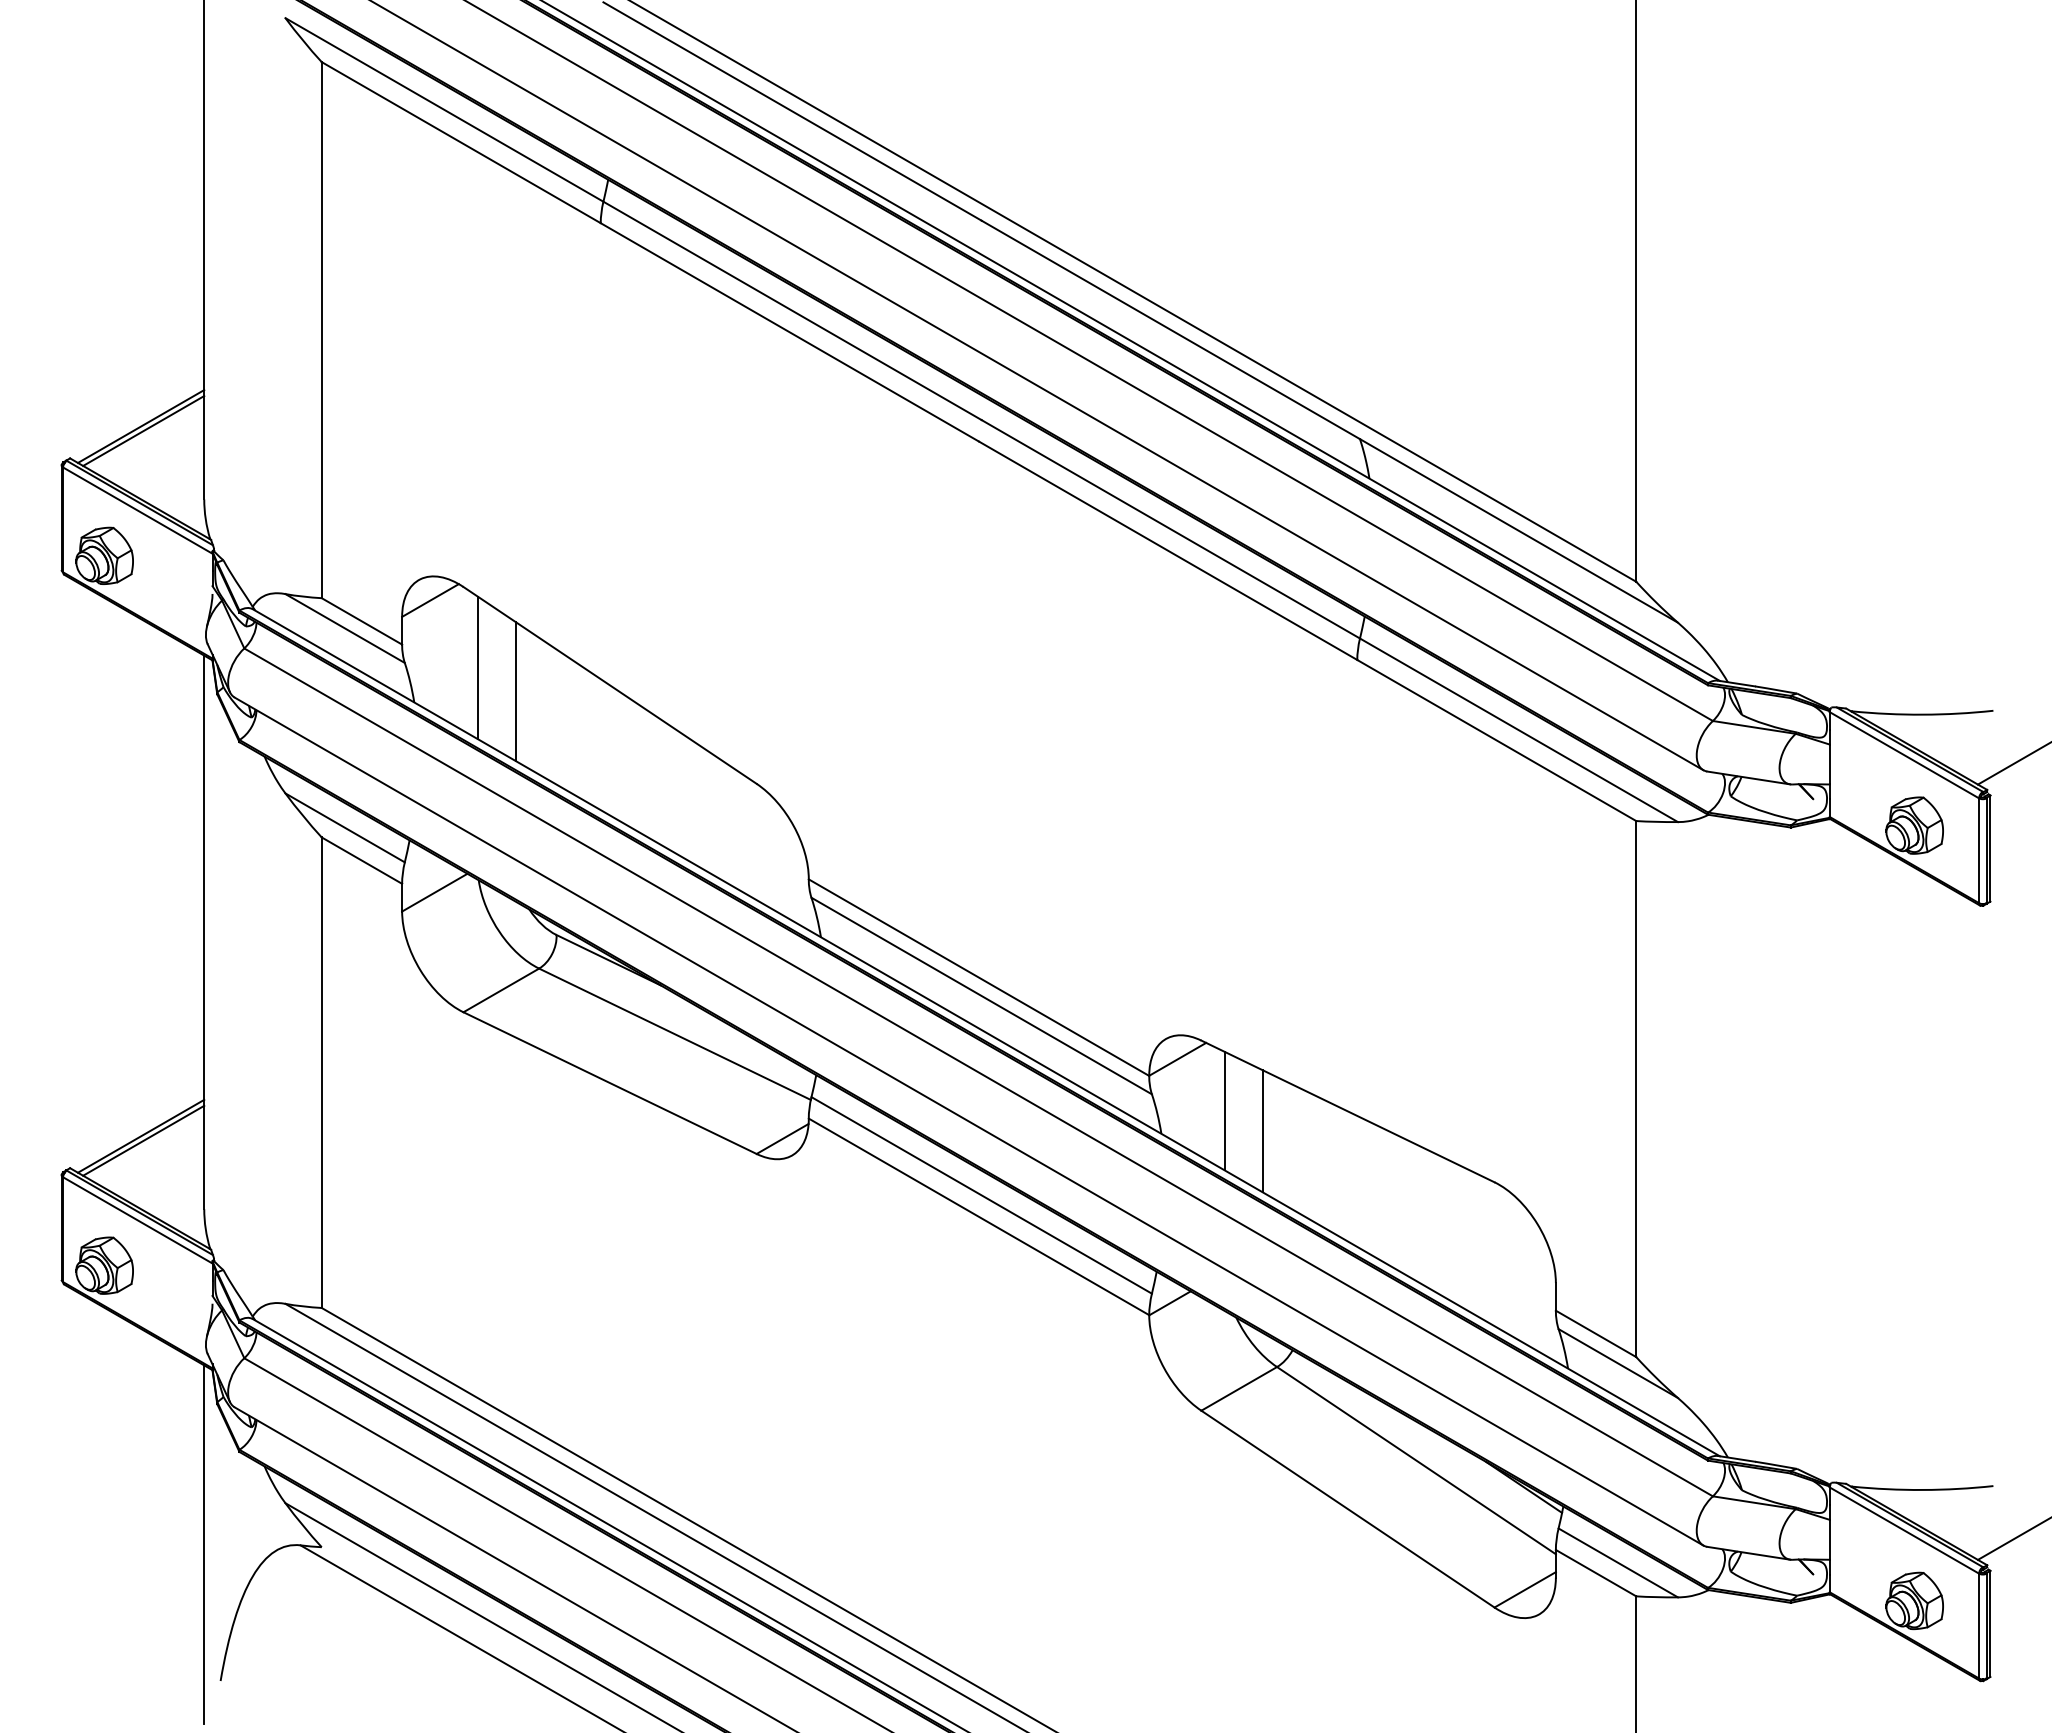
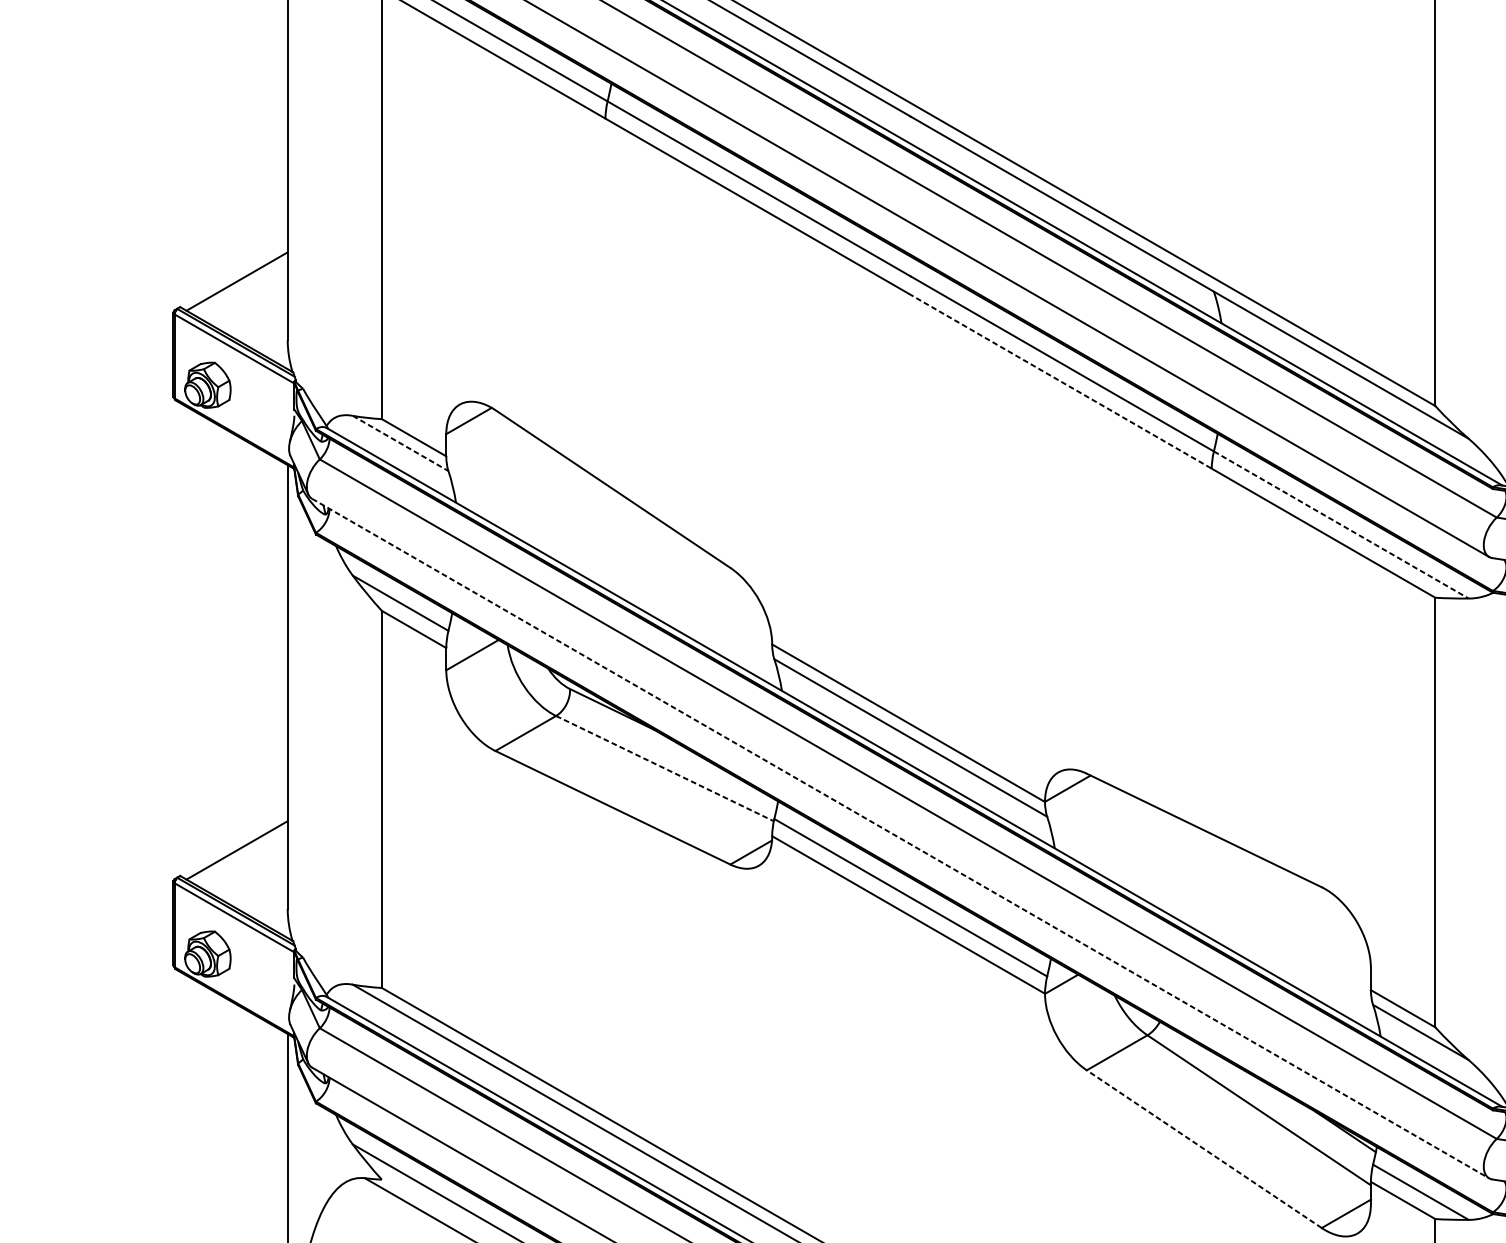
line: (143, 430) -> (239, 284), removed
line: (1168, 551) -> (1060, 381), solid -> dashed
line: (345, 628) -> (400, 443), solid -> dashed
line: (477, 667) -> (506, 474), removed
line: (515, 691) -> (537, 493), removed
line: (1518, 730) -> (1340, 525), solid -> dashed
line: (675, 1034) -> (665, 768), solid -> dashed
line: (1224, 1110) -> (1105, 829), removed
line: (969, 1121) -> (900, 838), solid -> dashed
line: (1262, 1131) -> (1135, 846), removed
line: (143, 1140) -> (239, 853), removed
line: (1347, 1509) -> (1203, 1149), solid -> dashed

